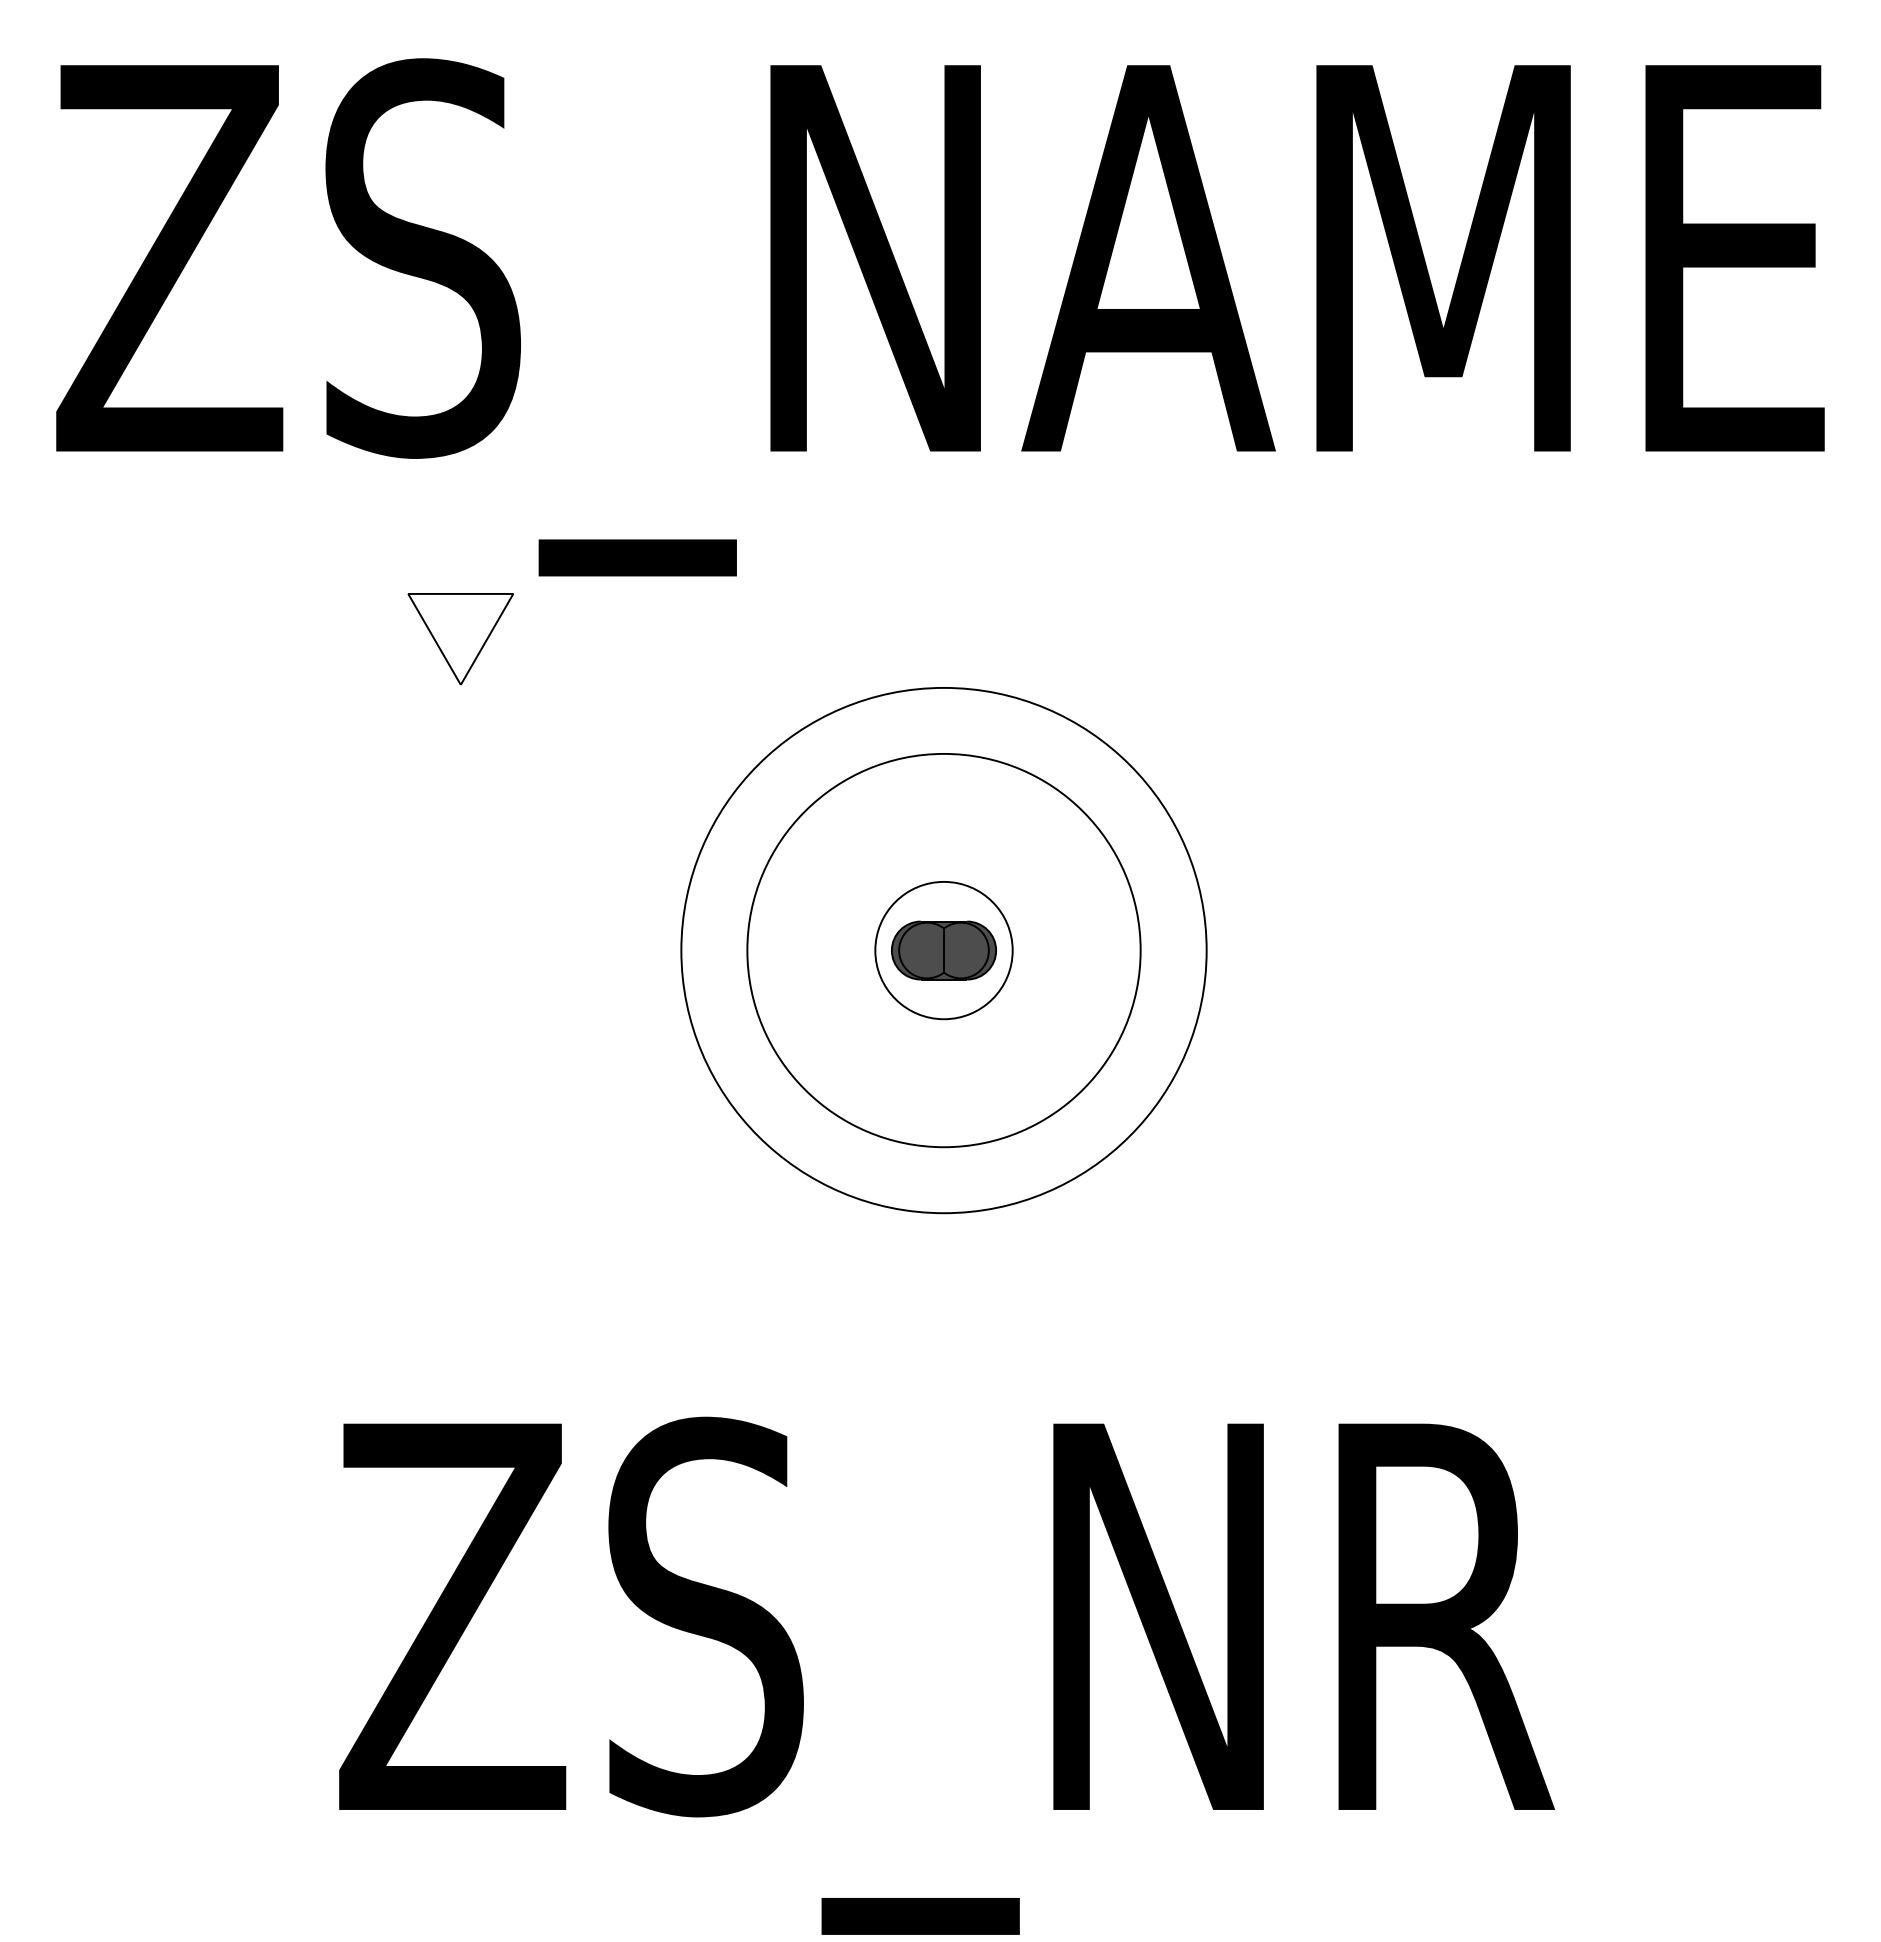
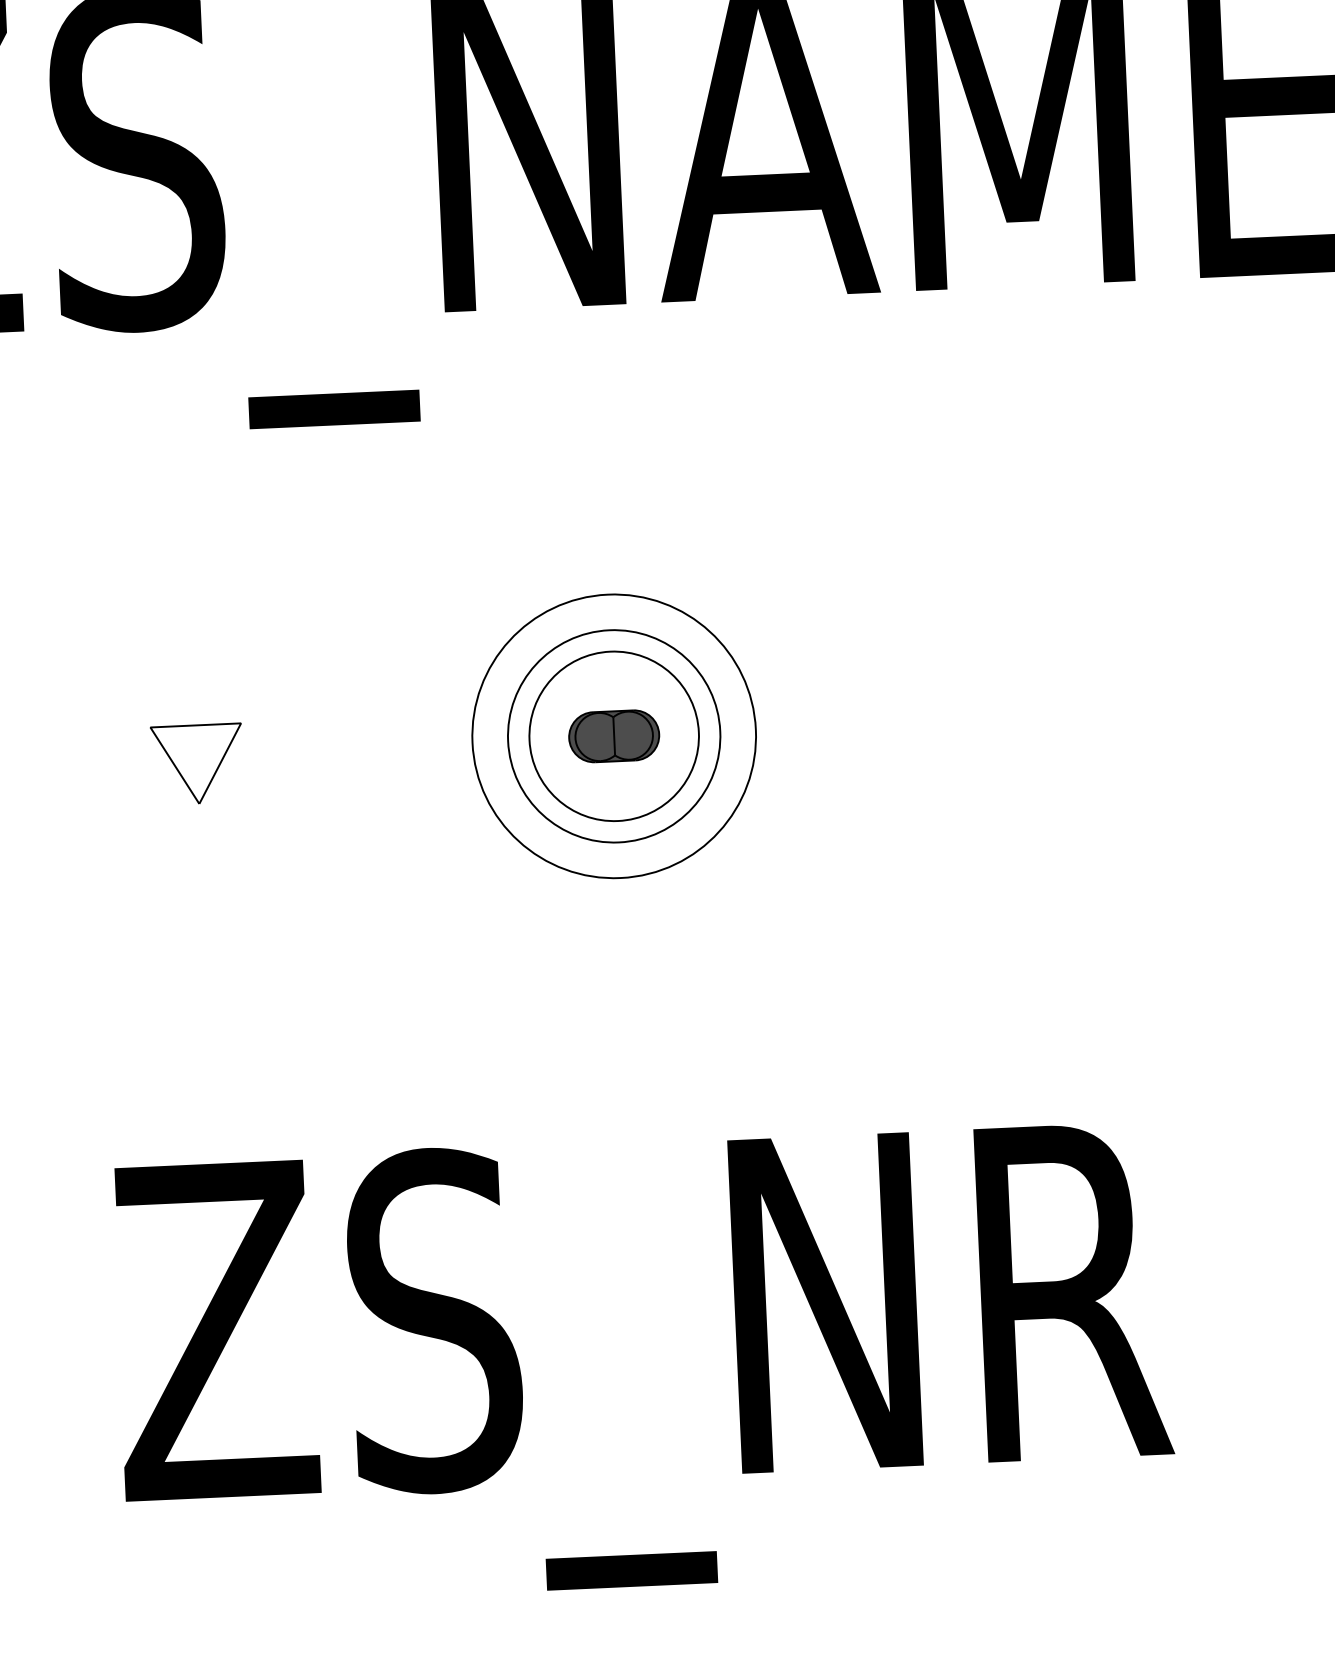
part: (460, 639) -> (197, 764), moved
circle: (943, 950) -> (613, 736), size x0.62
circle: (943, 950) -> (613, 736), size x0.62
circle: (943, 950) -> (613, 736), size x1.43

